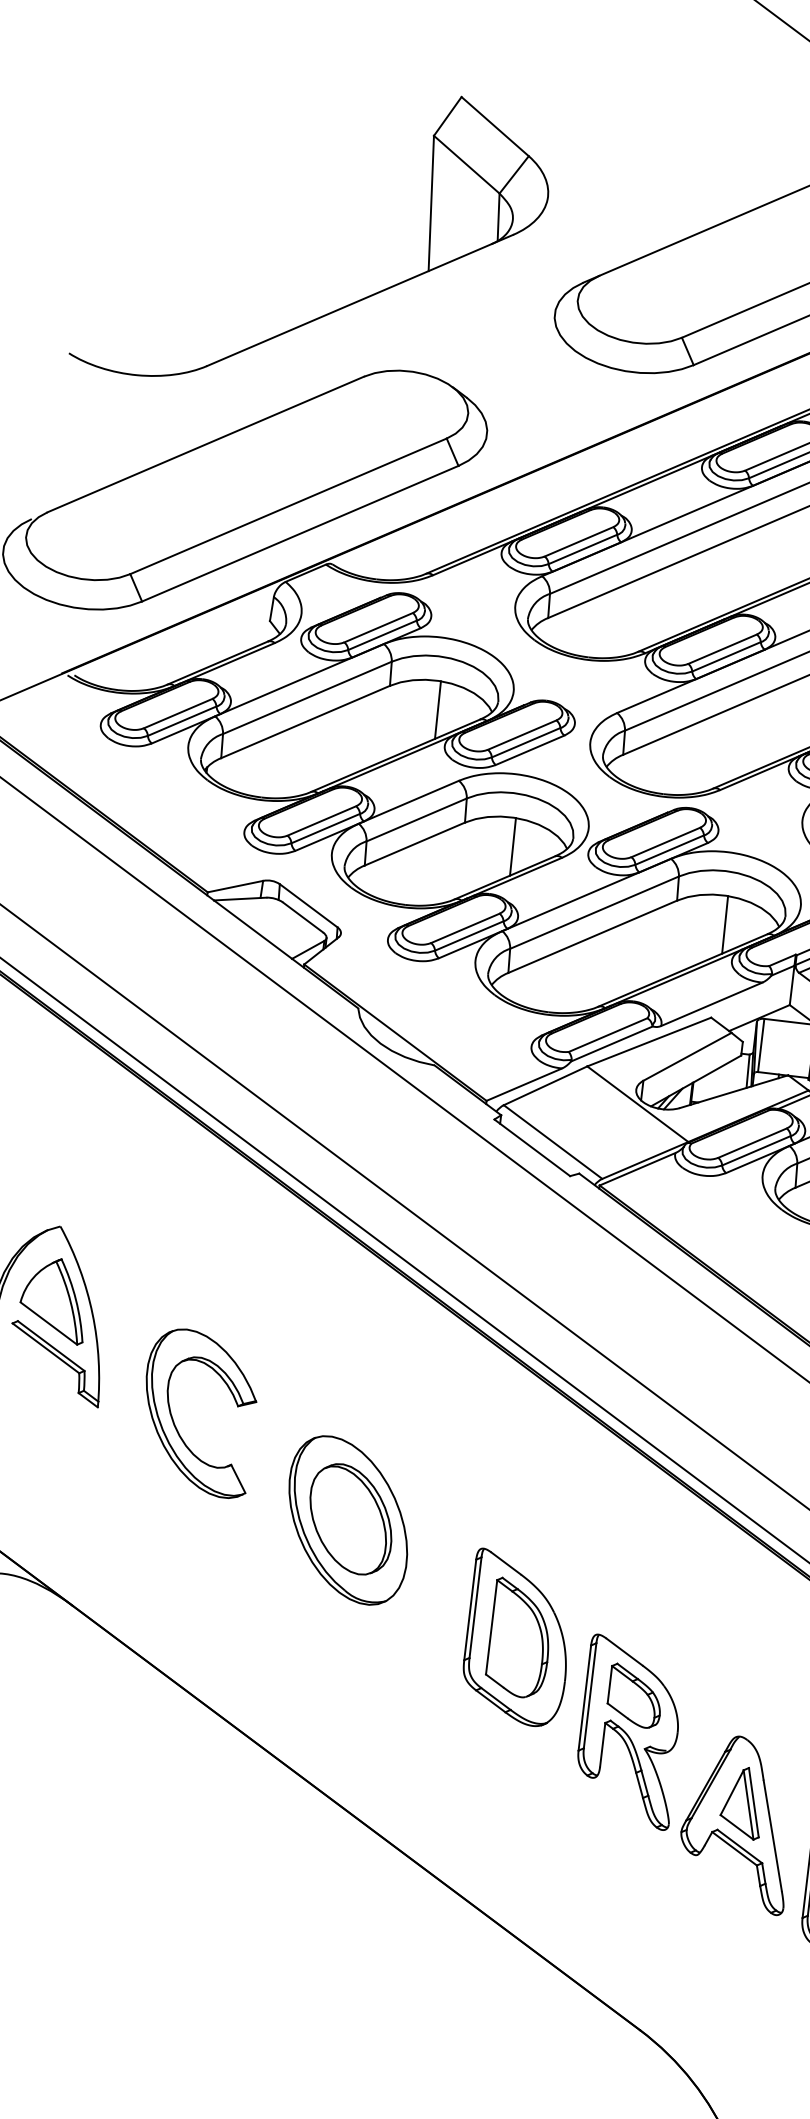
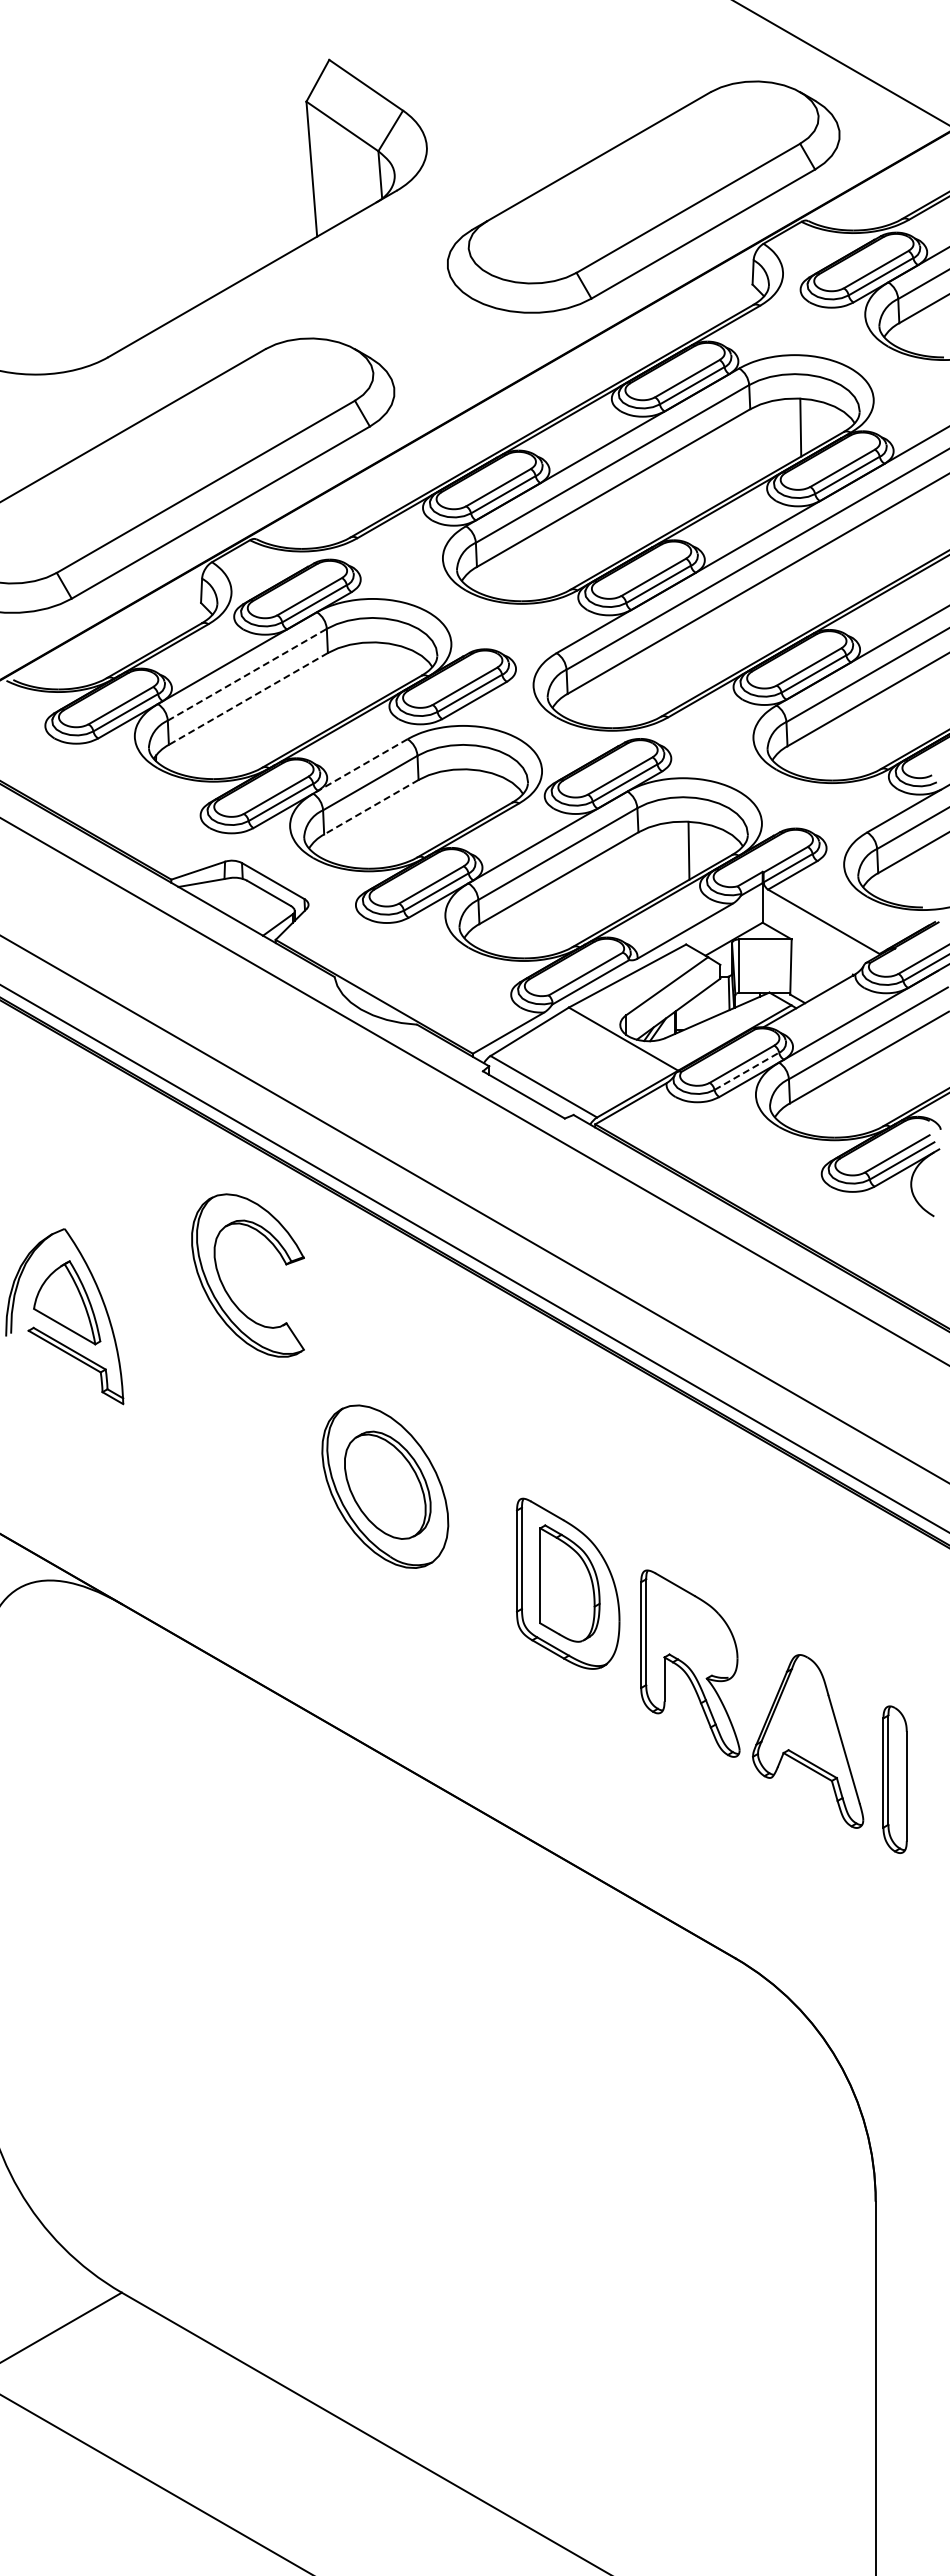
line: (307, 697) -> (247, 674), solid -> dashed
line: (437, 710) -> (377, 671), removed
line: (305, 721) -> (248, 698), solid -> dashed
line: (408, 802) -> (360, 766), solid -> dashed
line: (414, 844) -> (371, 807), solid -> dashed
line: (512, 846) -> (468, 798), removed
line: (757, 1151) -> (747, 1071), solid -> dashed
part: (174, 1420) -> (224, 1286), moved
part: (634, 1696) -> (690, 1627), removed
part: (741, 1802) -> (809, 1720), removed

